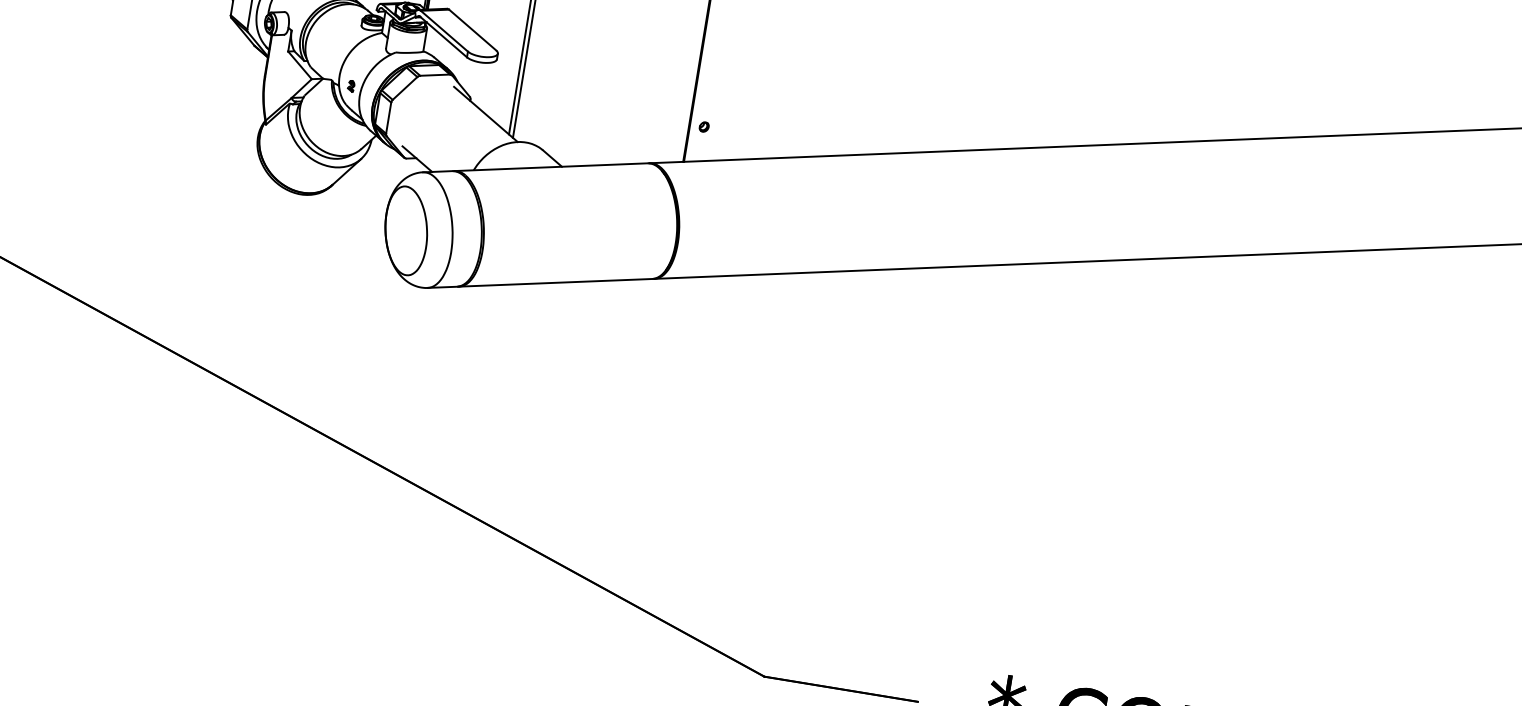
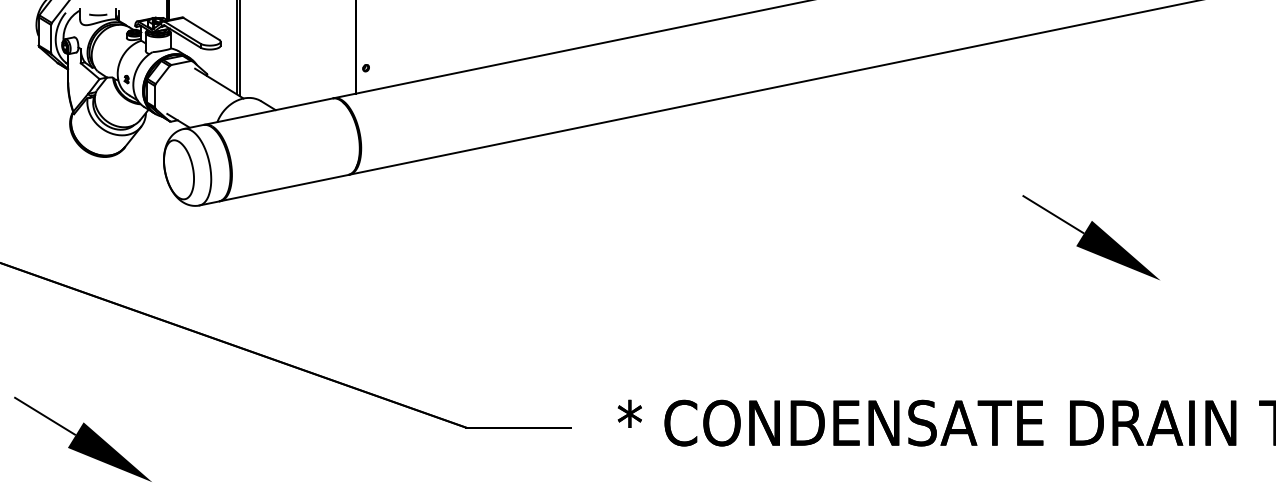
part: (200, 600) -> (82, 438), added

